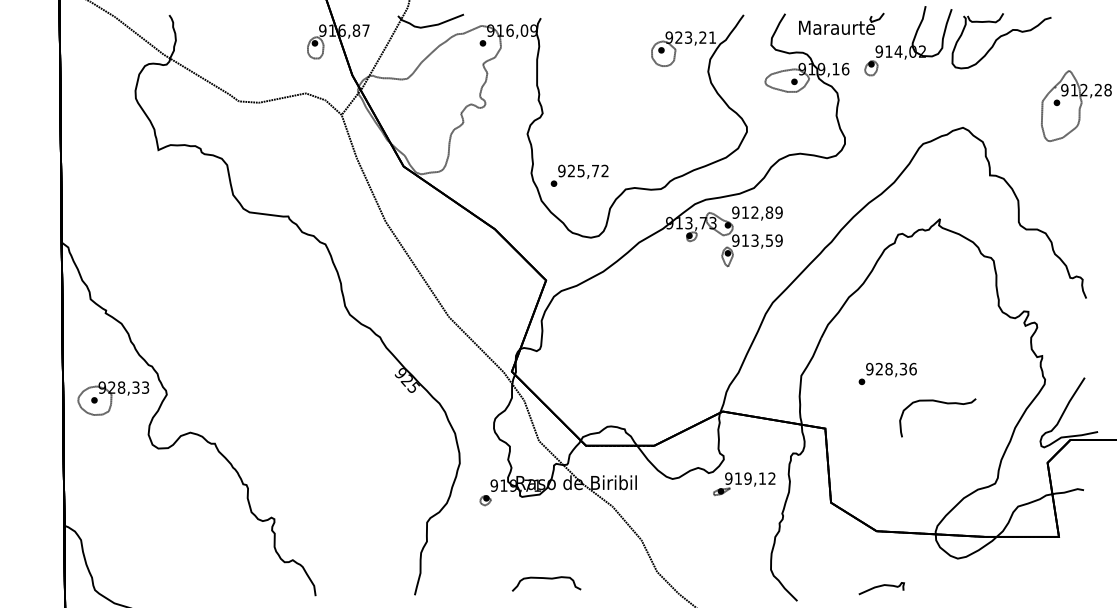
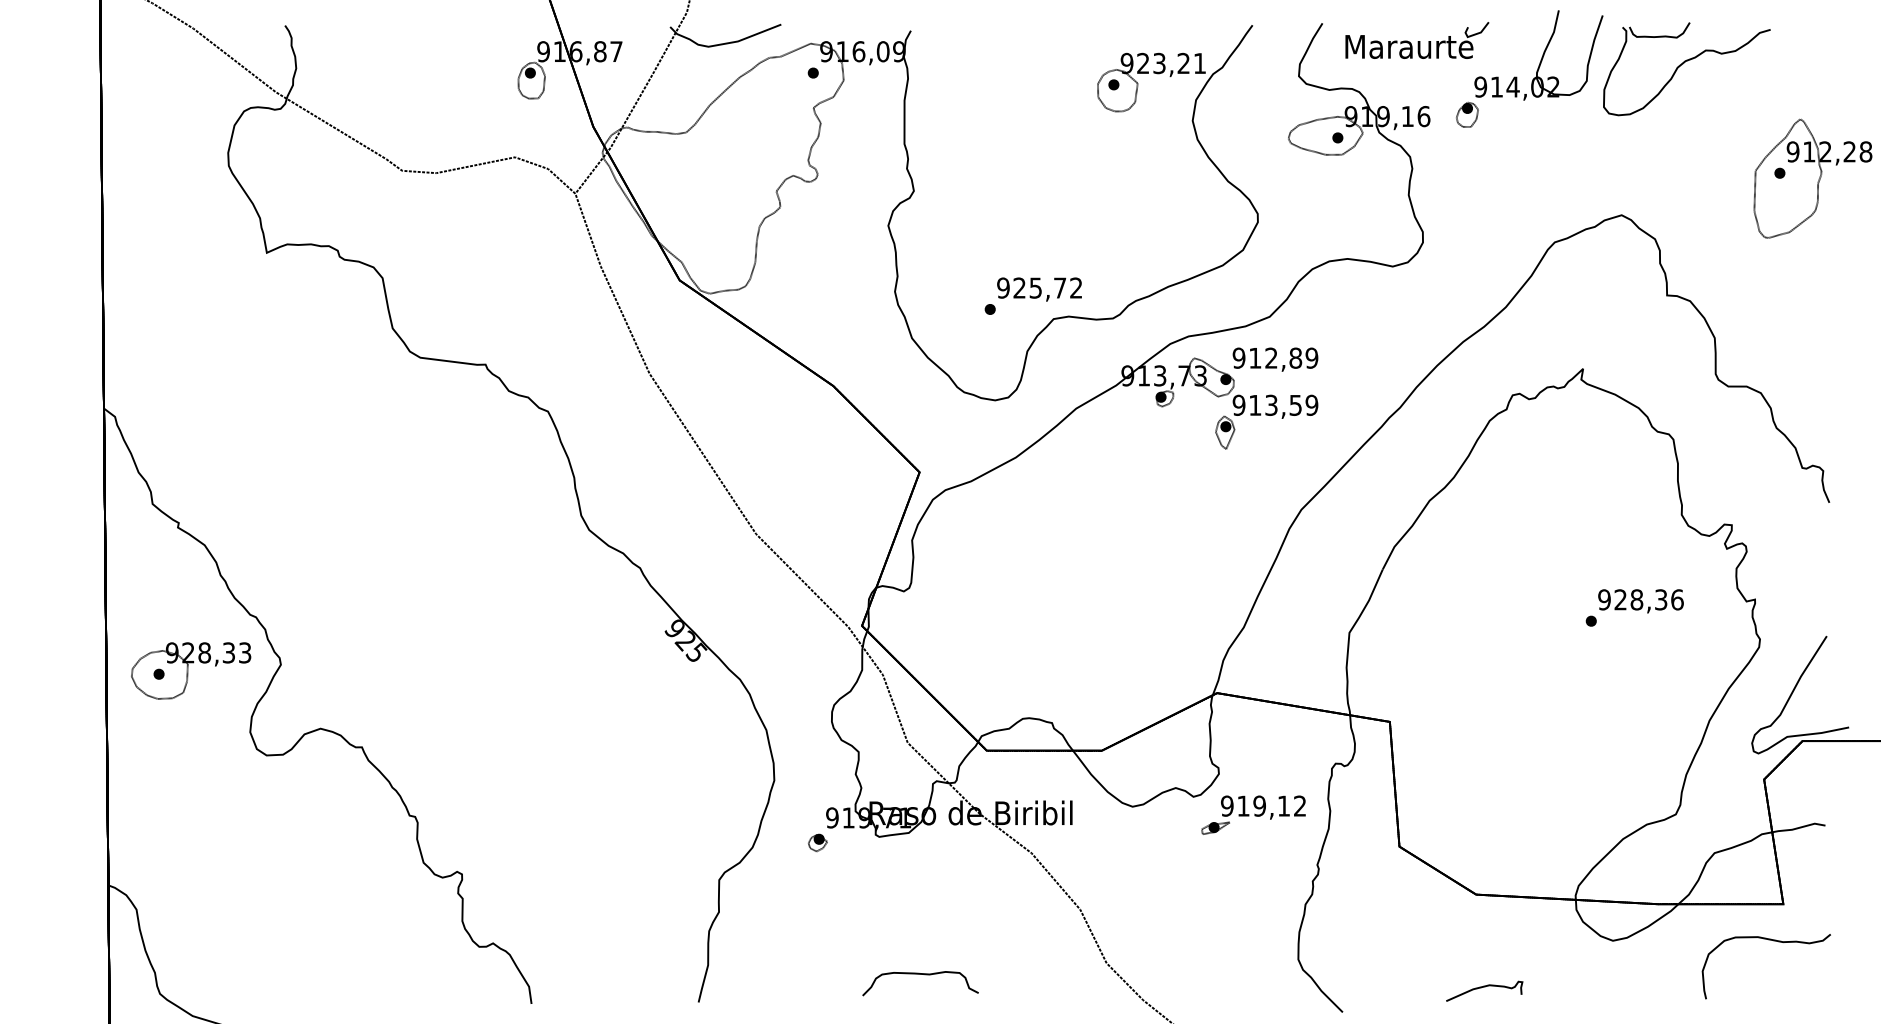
text: (579, 175) -> (1033, 295), moved
text: (887, 373) -> (1634, 607), moved
curve: (941, 403) -> (1772, 942), moved

